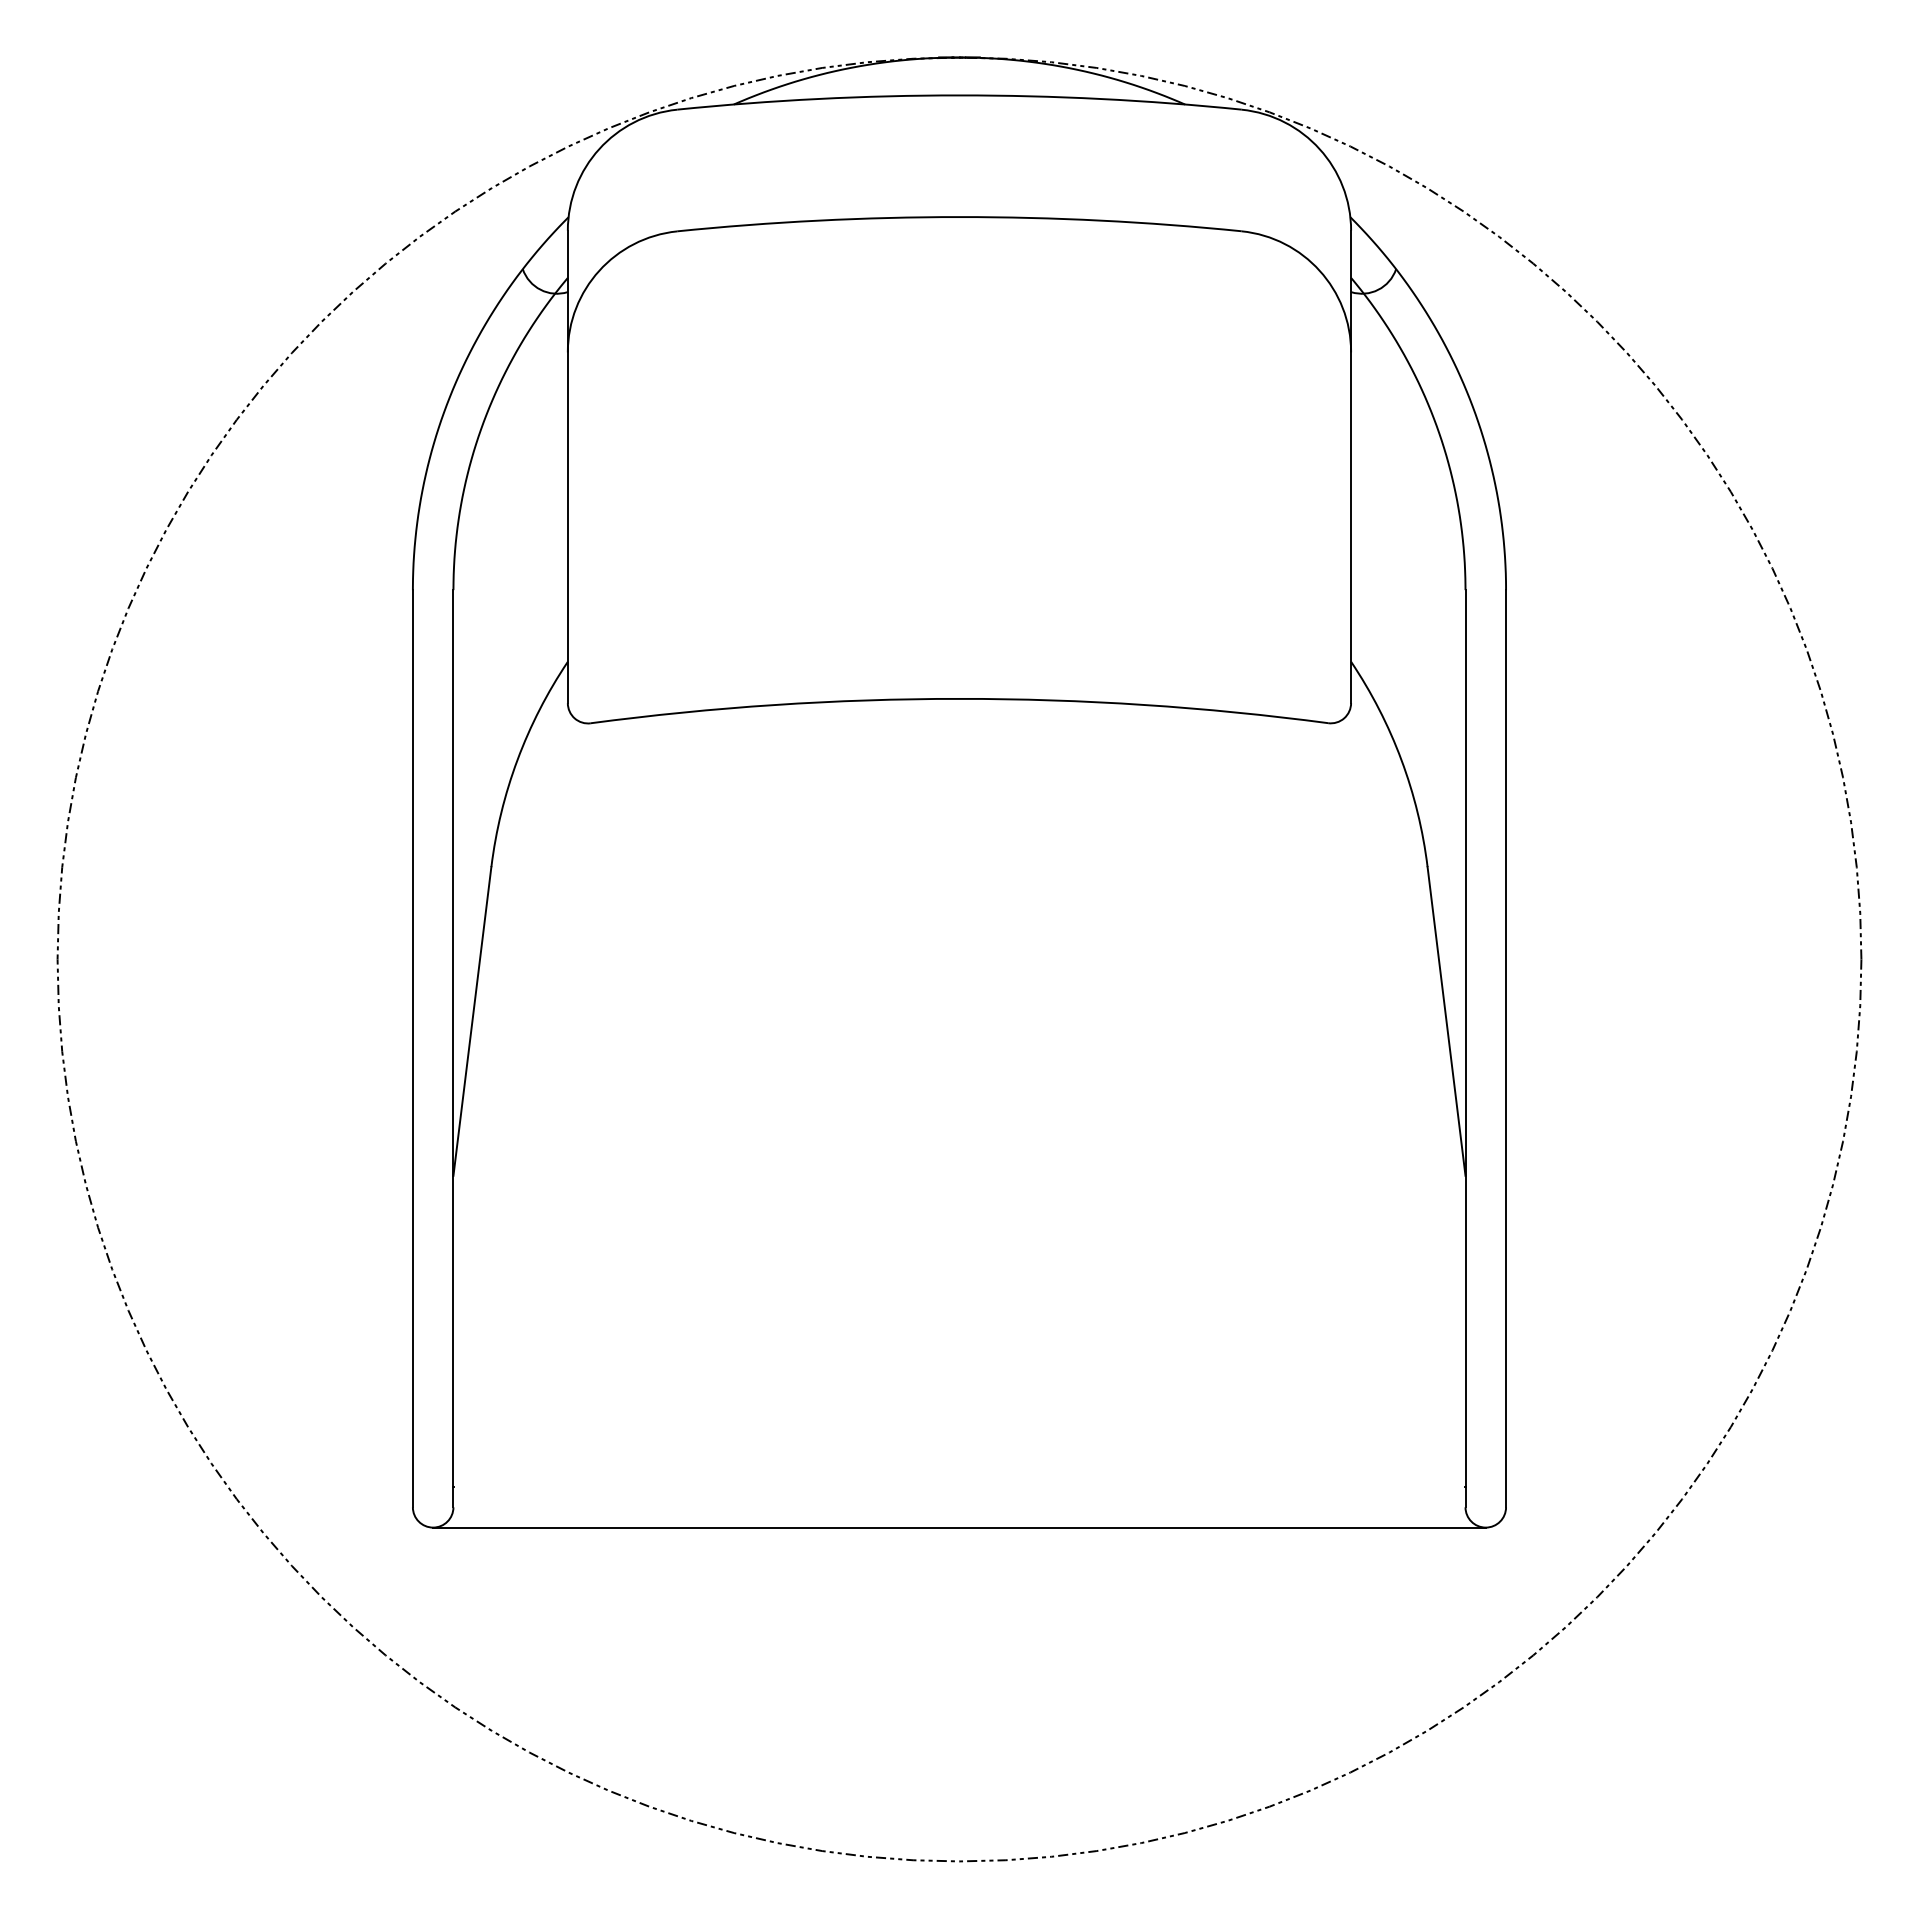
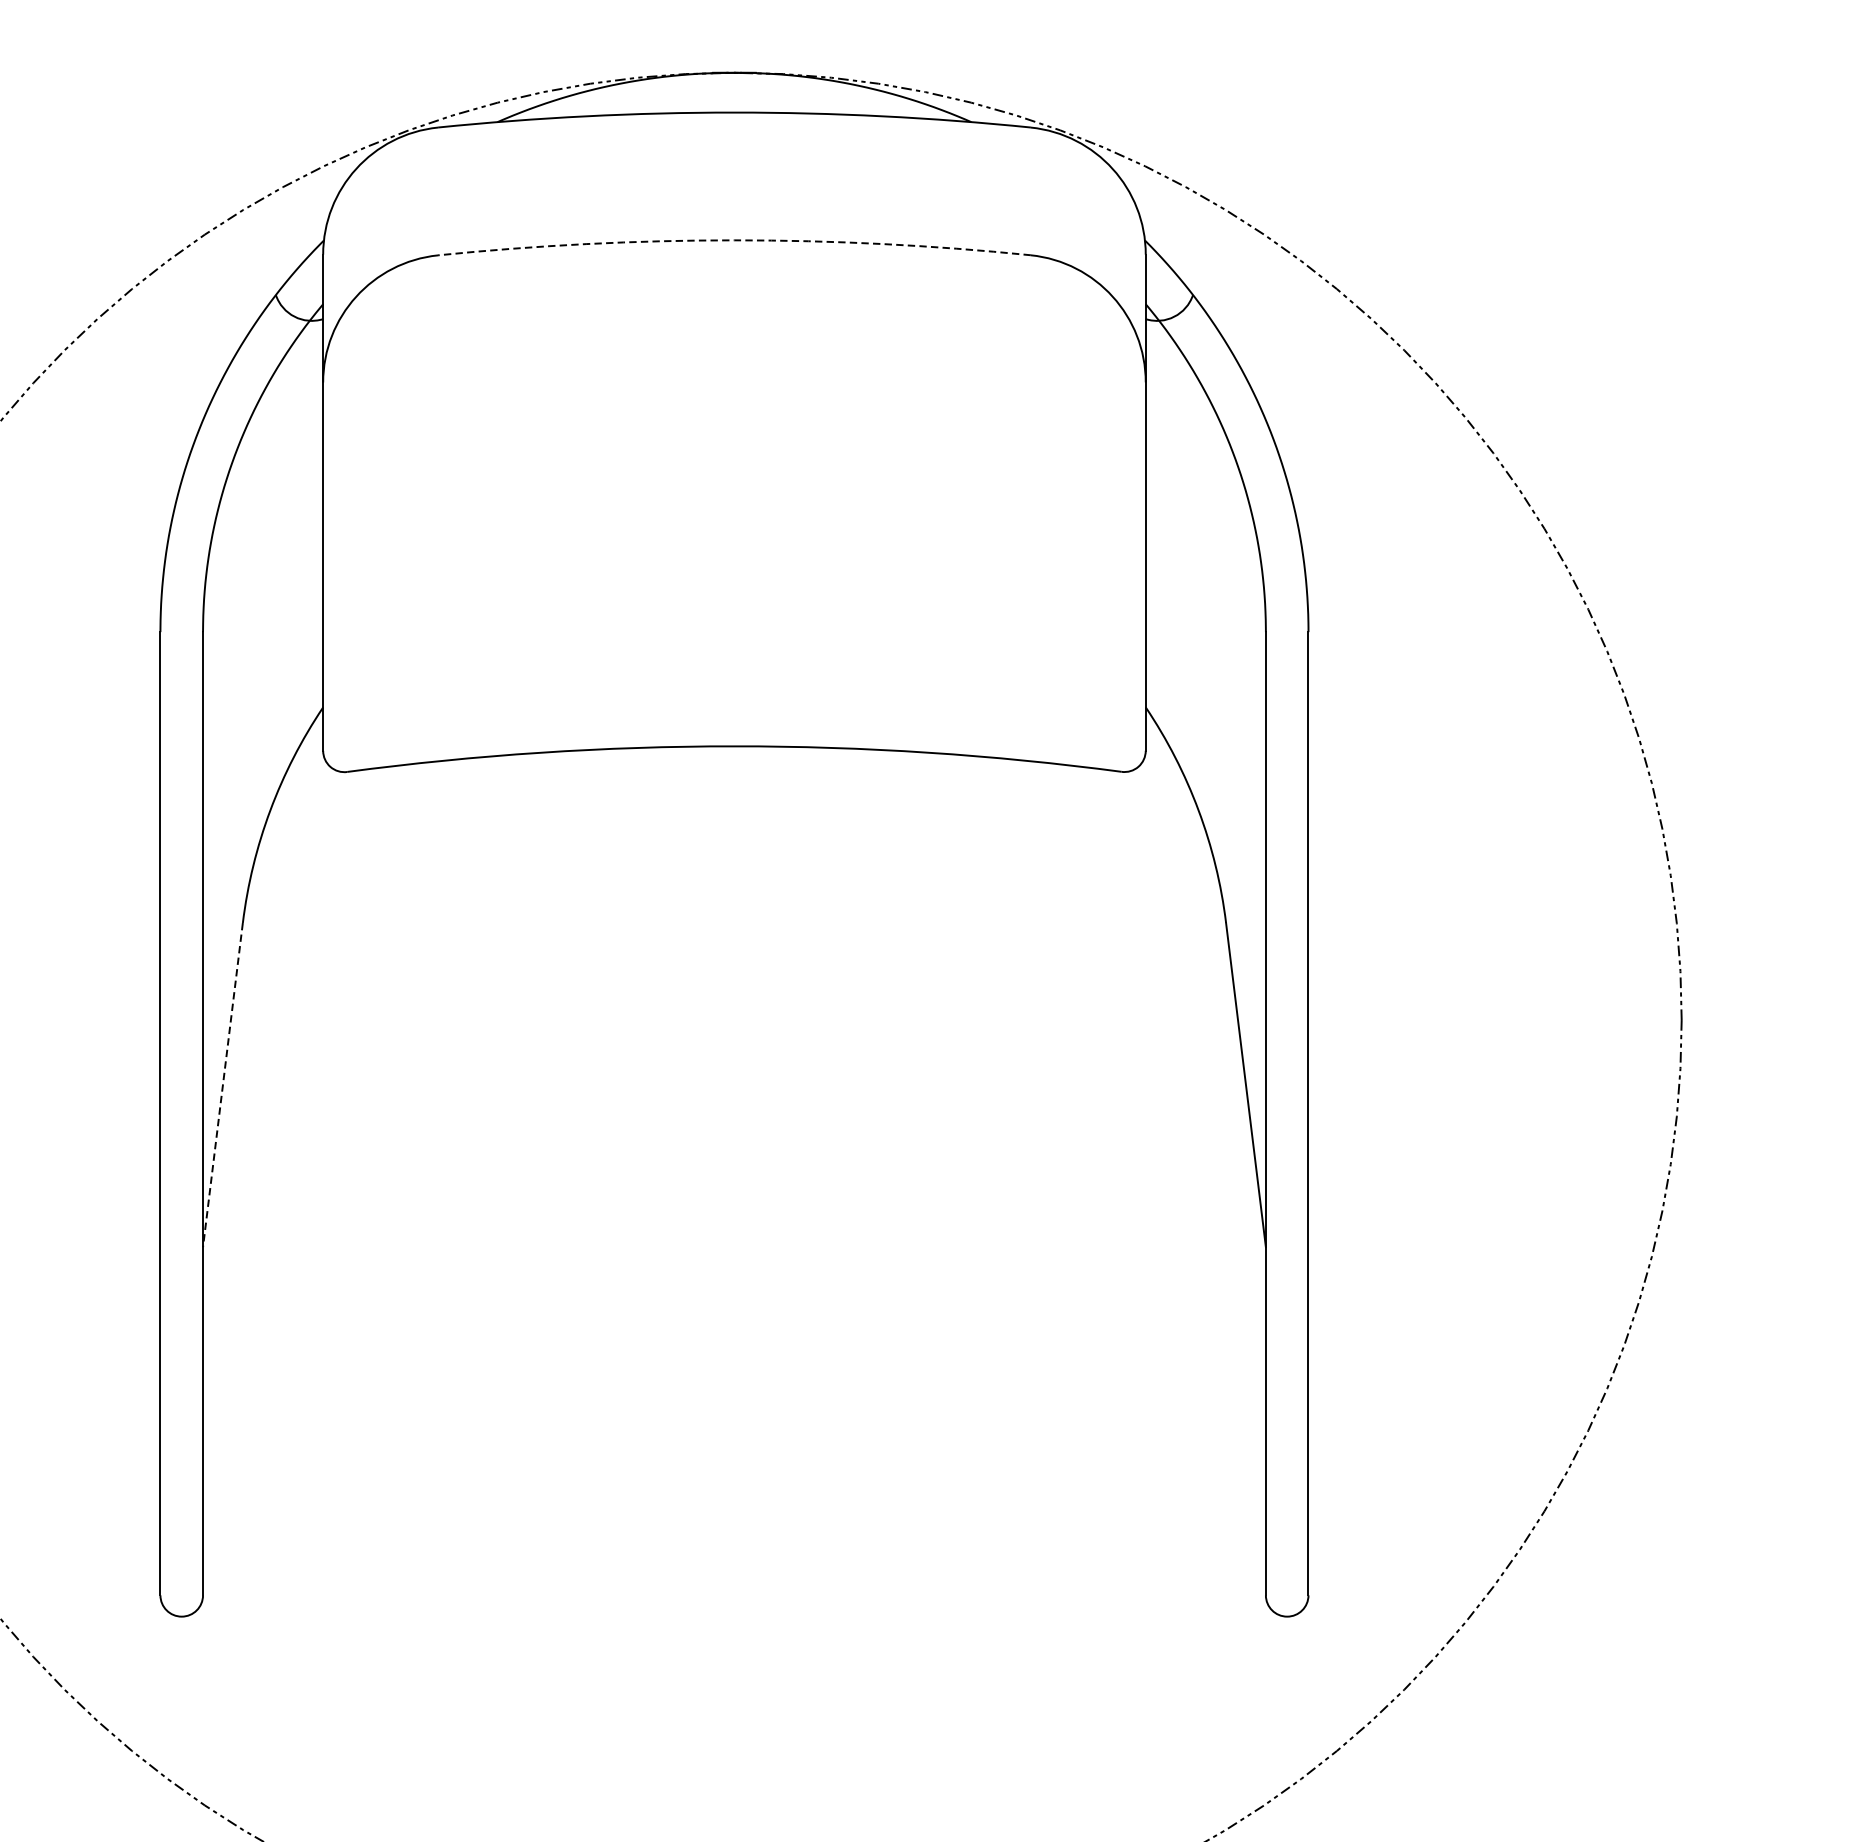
arc: (959, 217) -> (734, 240), solid -> dashed
line: (472, 1021) -> (223, 1085), solid -> dashed
line: (959, 1527) -> (734, 1616), removed

